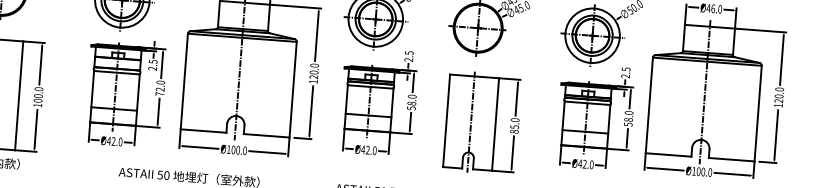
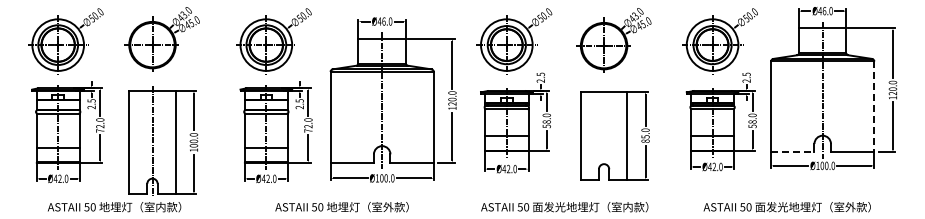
line: (758, 114) -> (874, 107), solid -> dashed
line: (471, 122) -> (604, 135), removed
line: (668, 155) -> (792, 152), solid -> dashed

